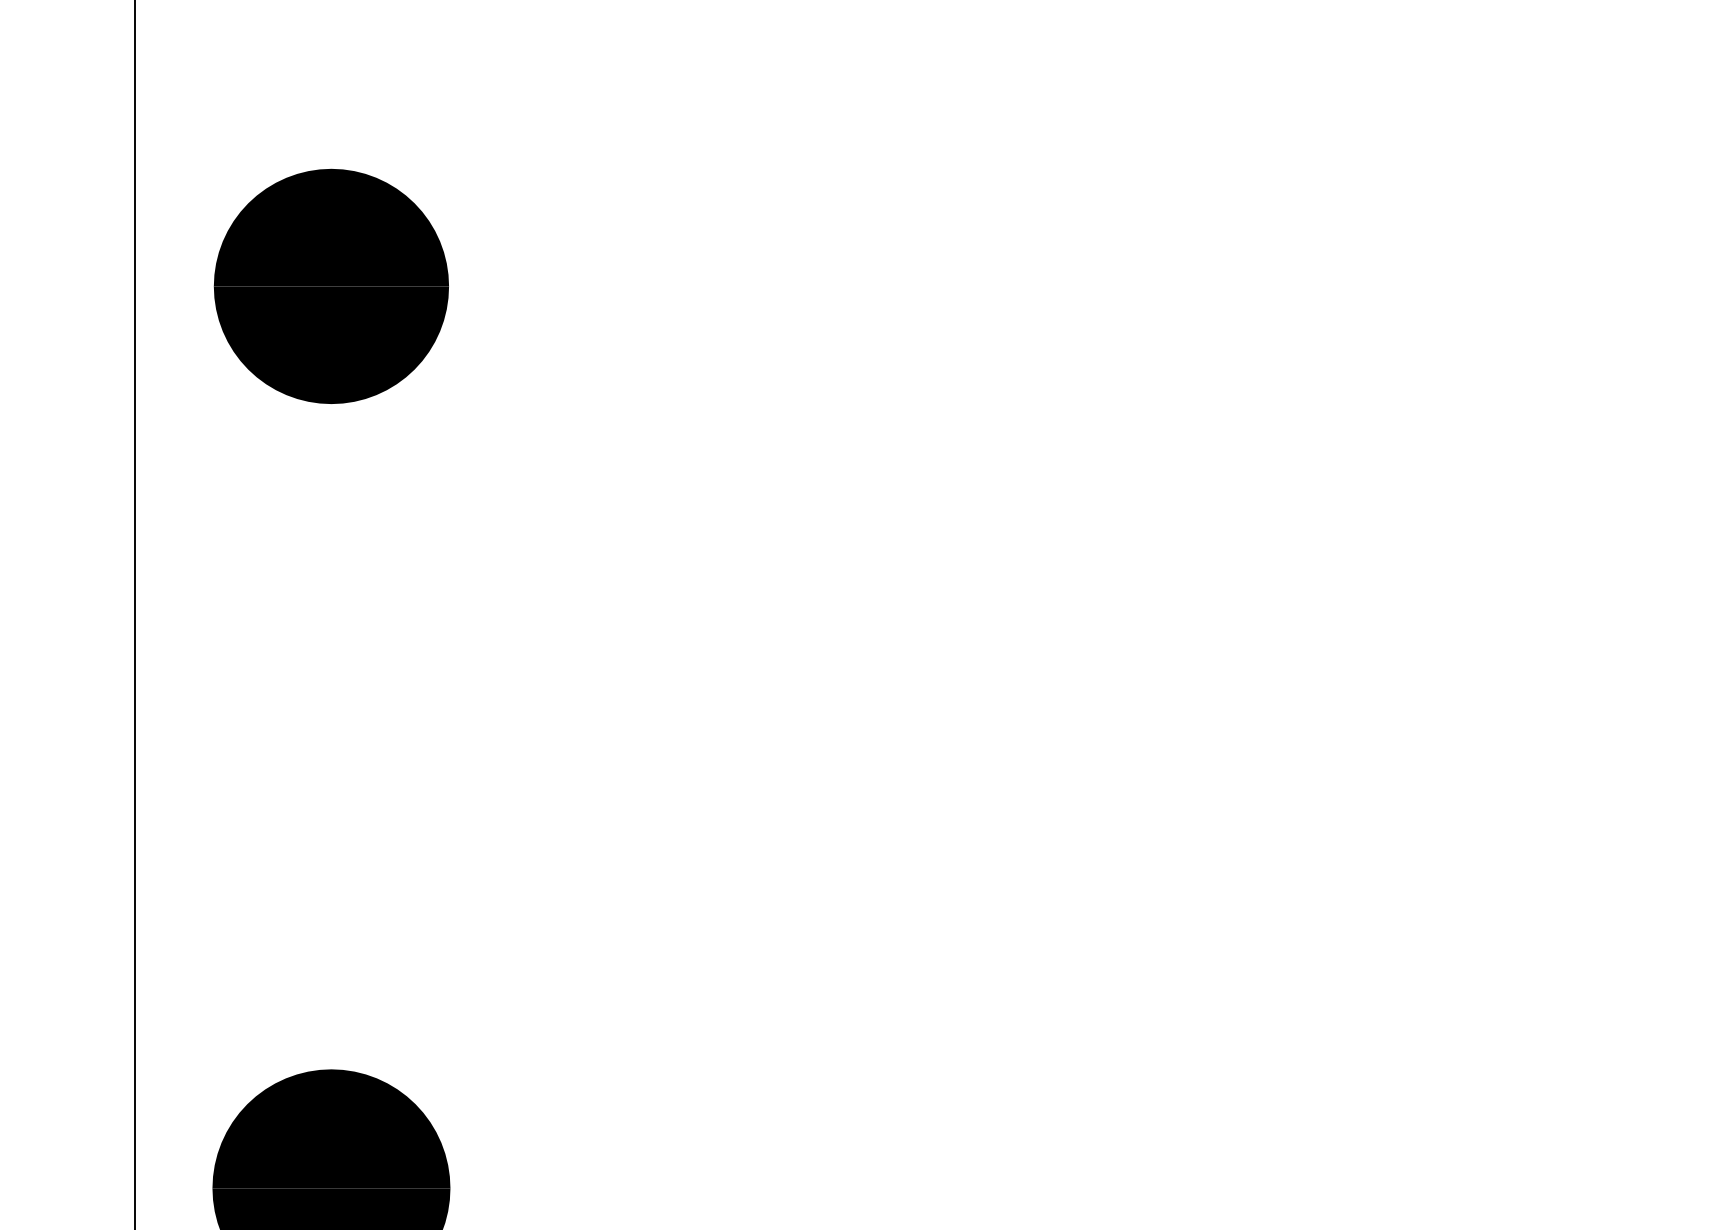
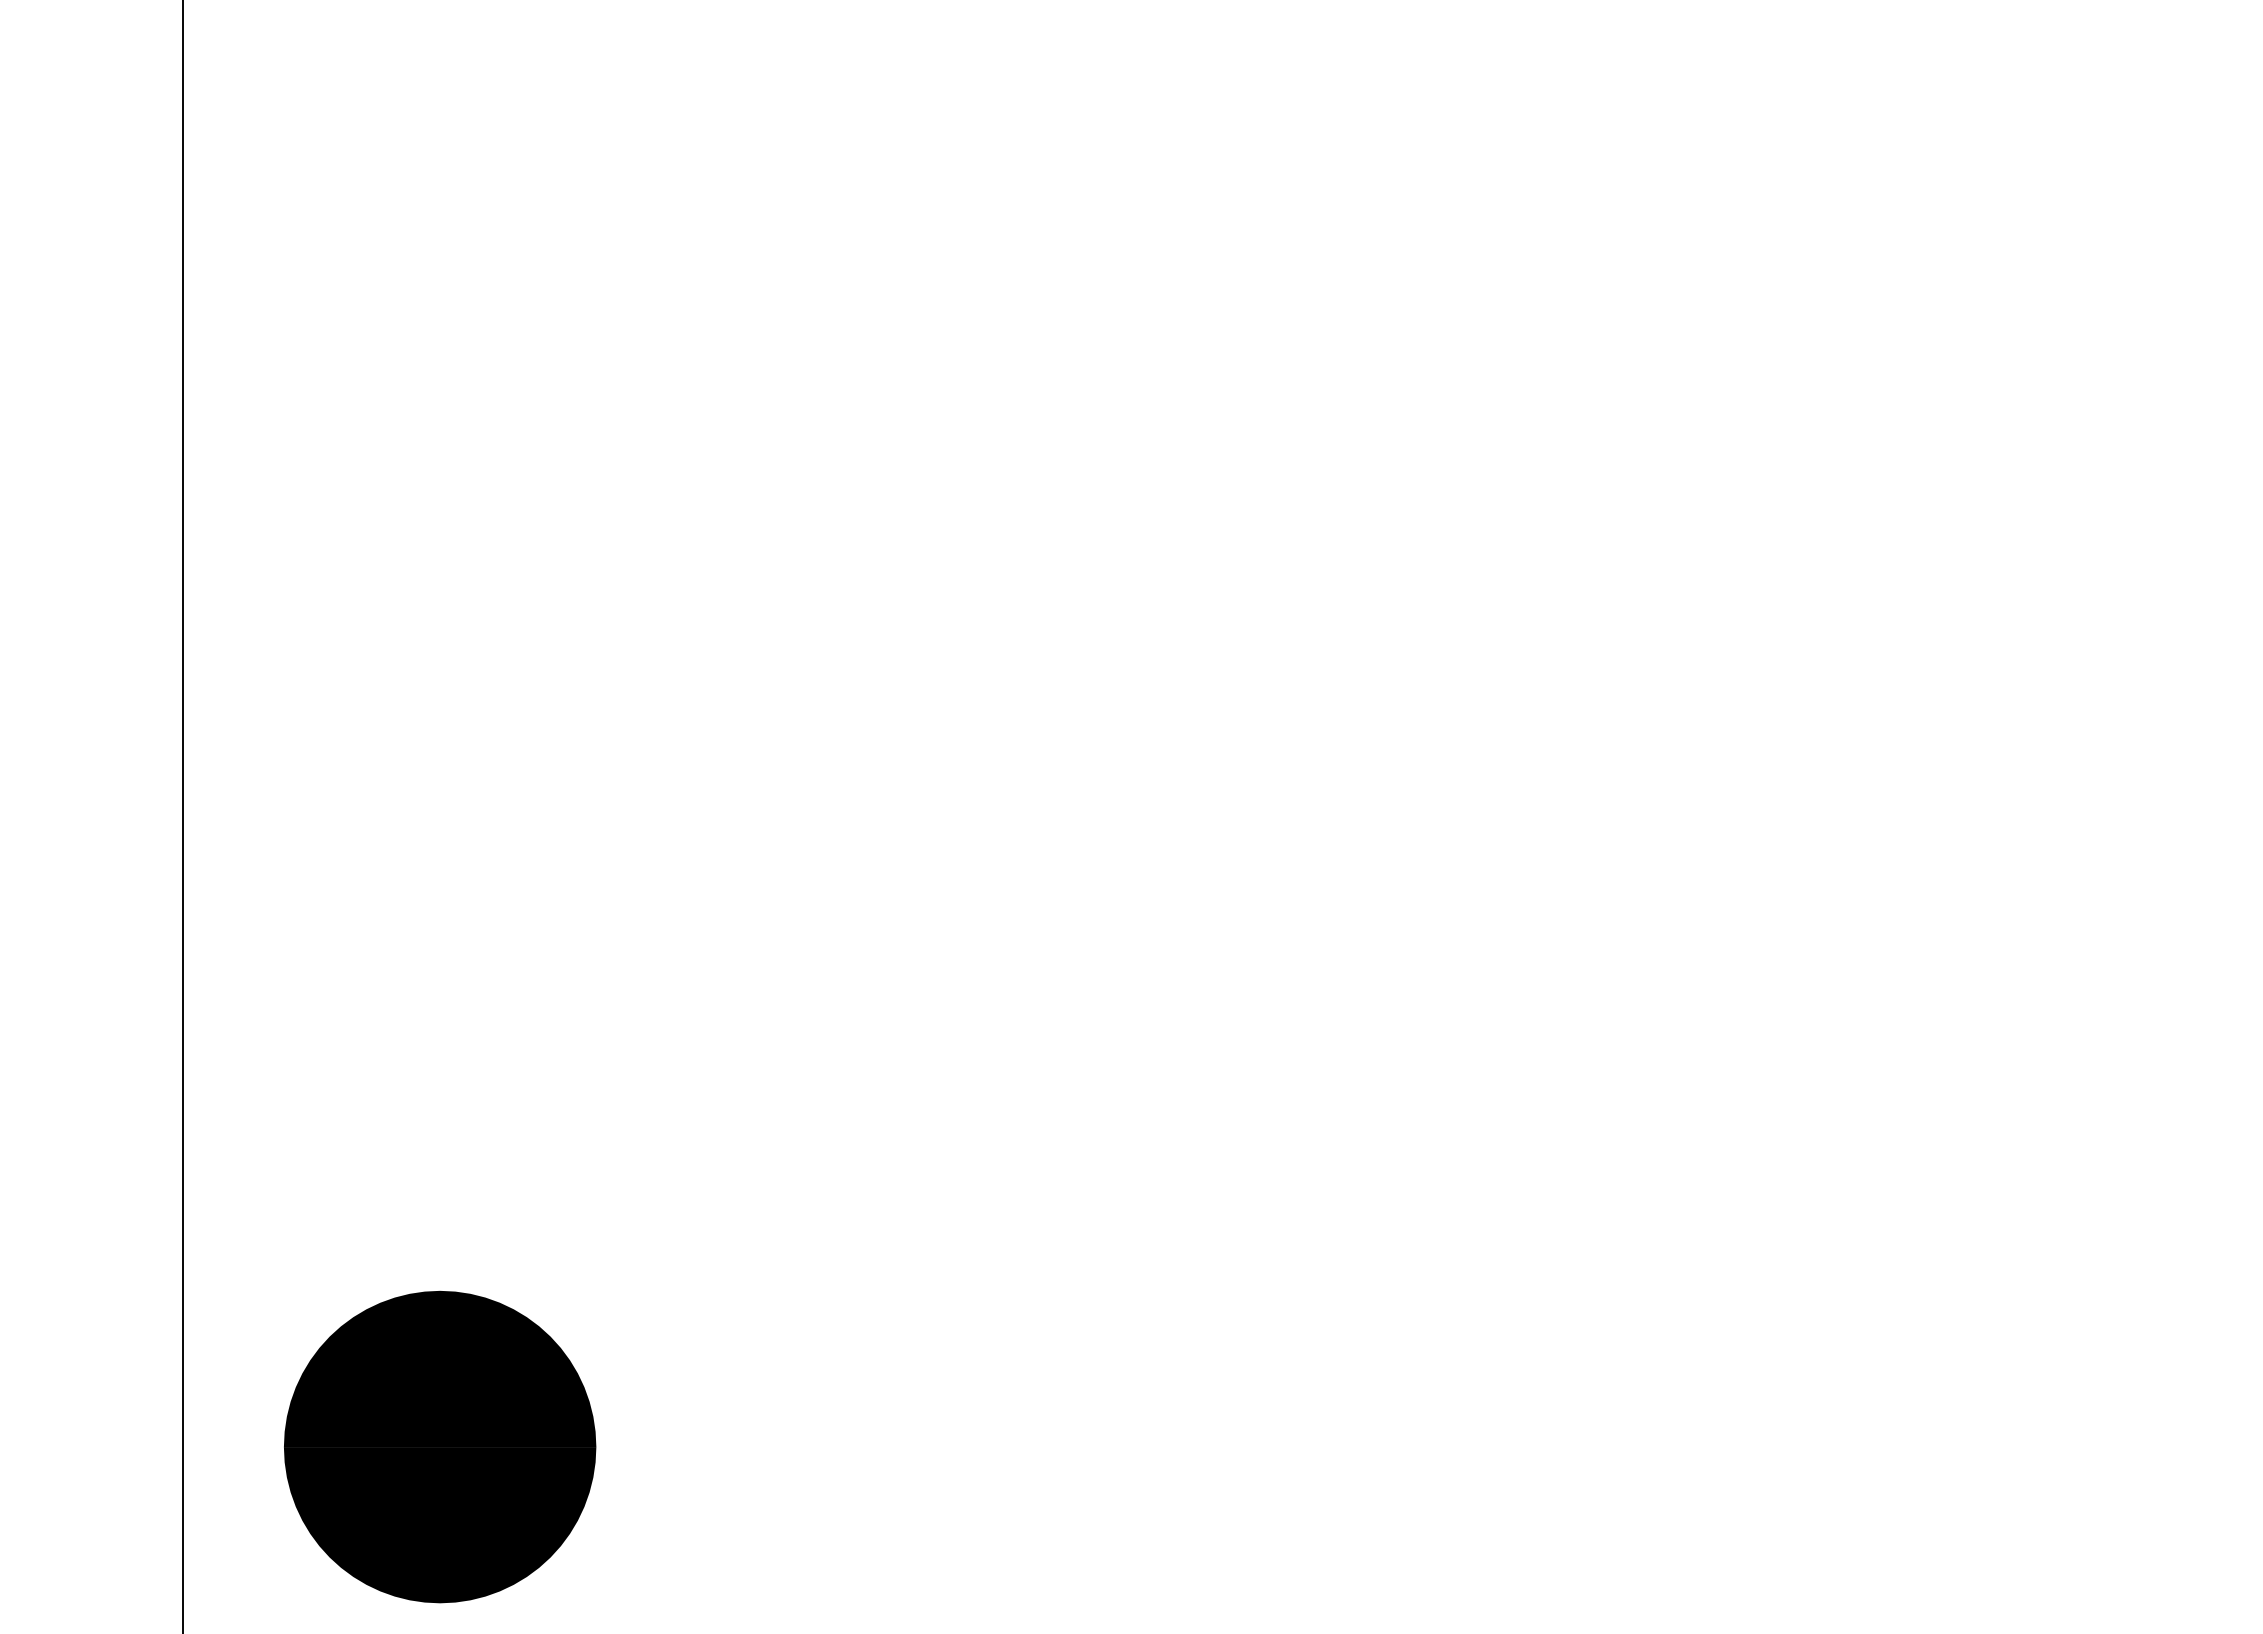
part: (330, 286) -> (439, 262), removed

